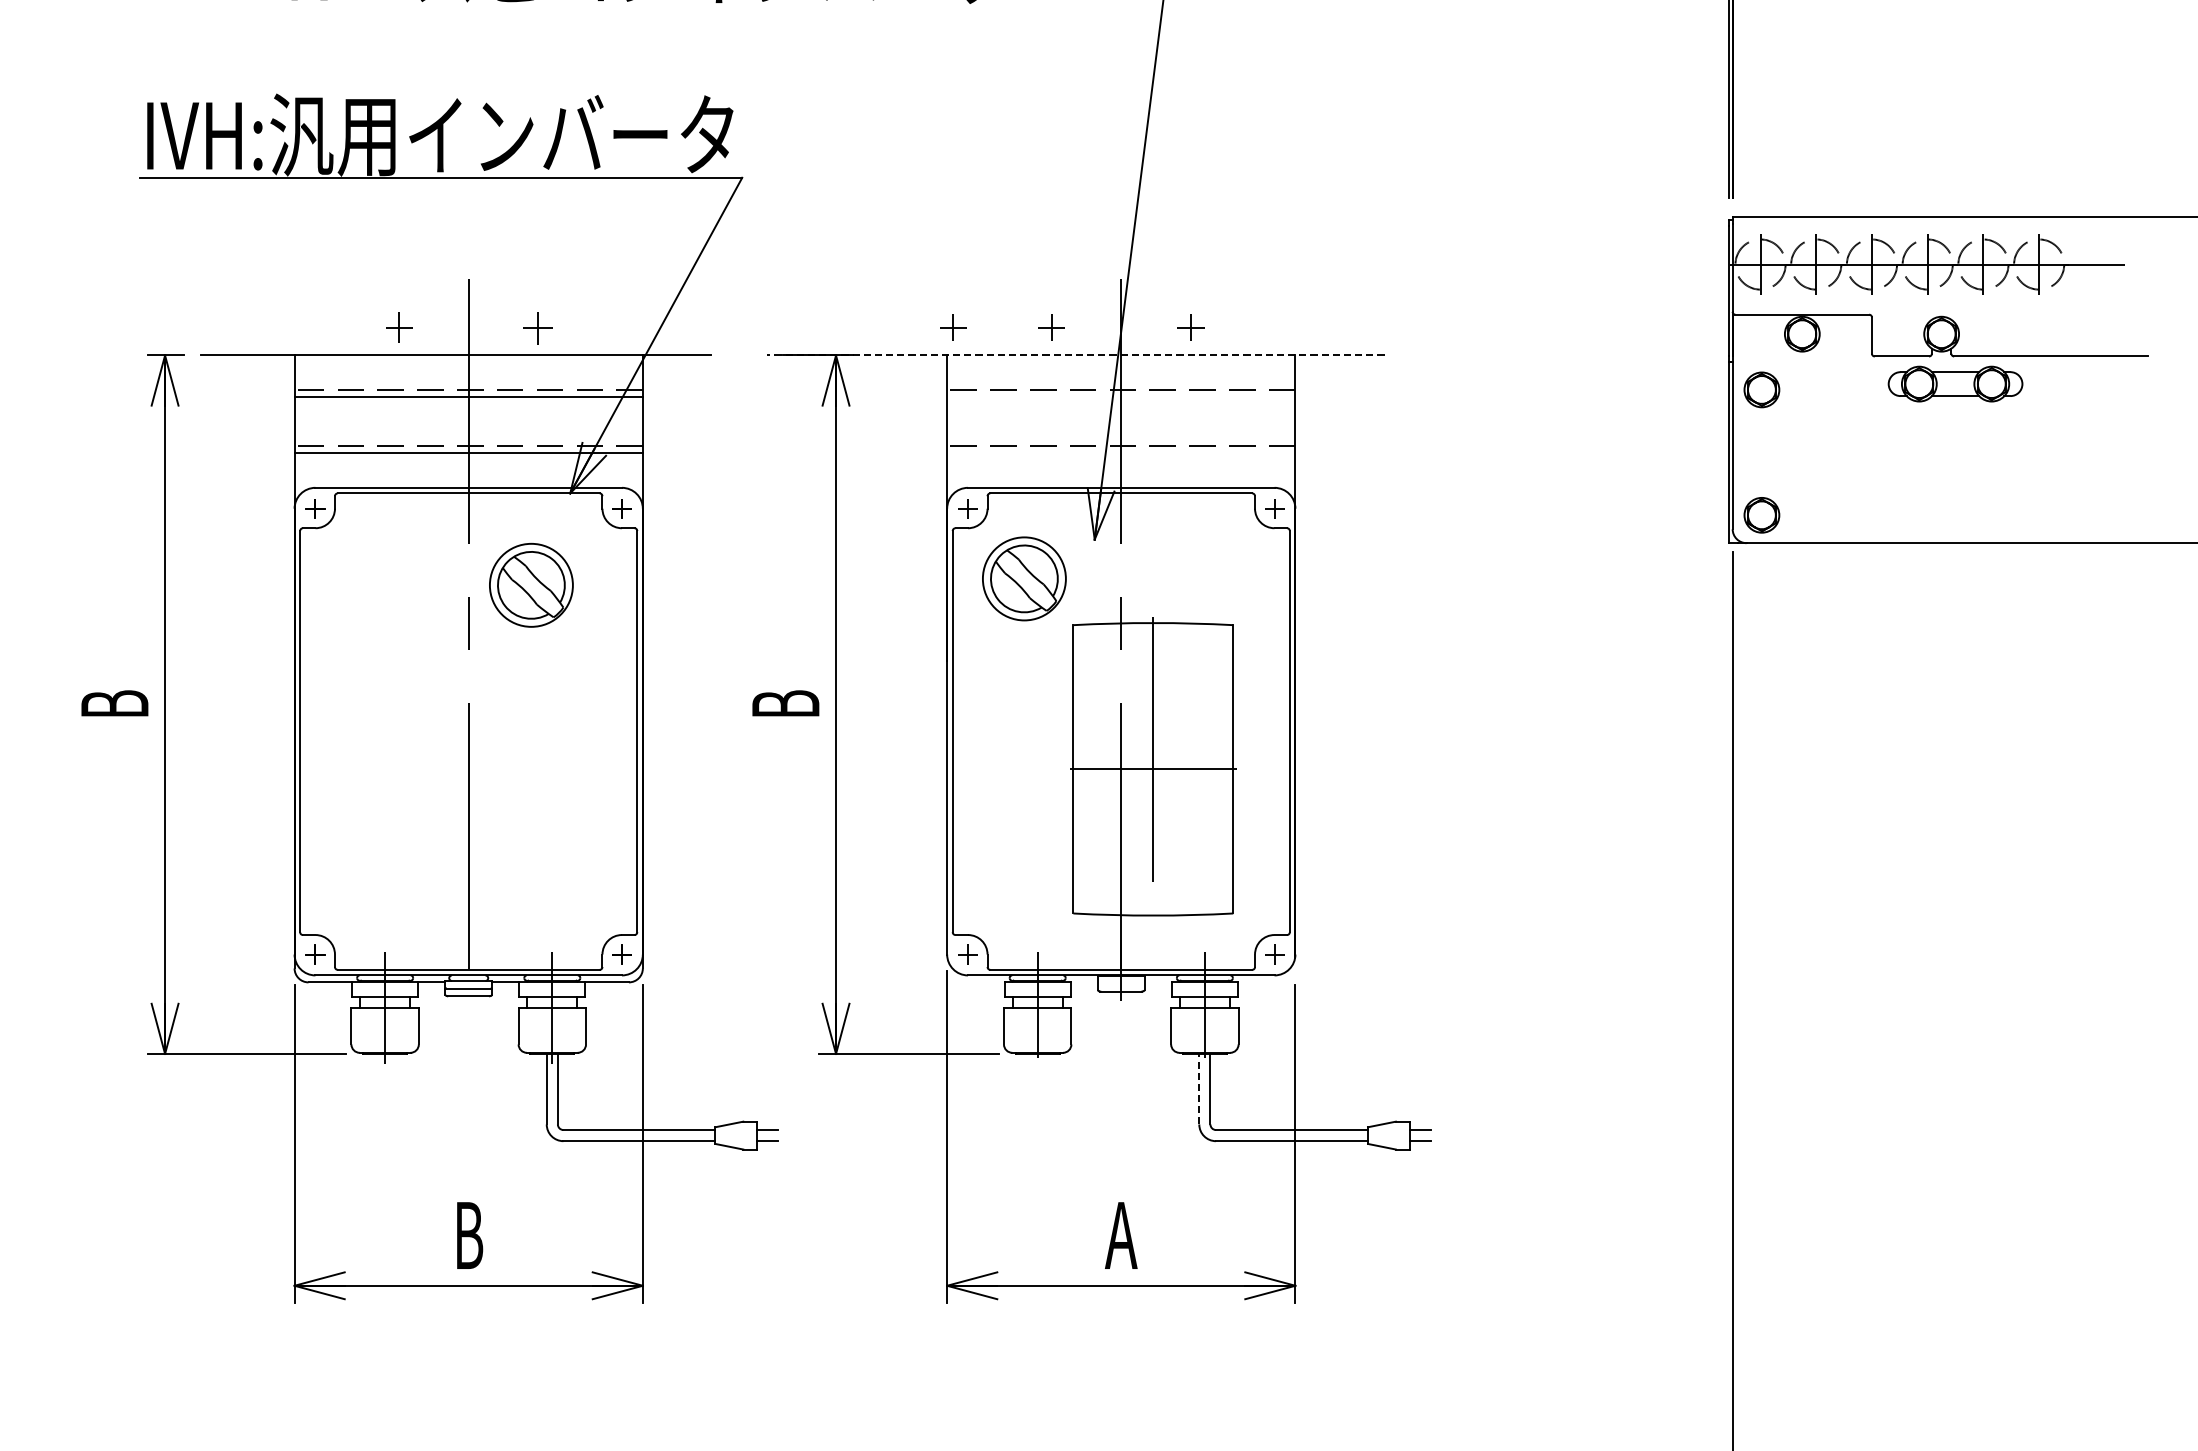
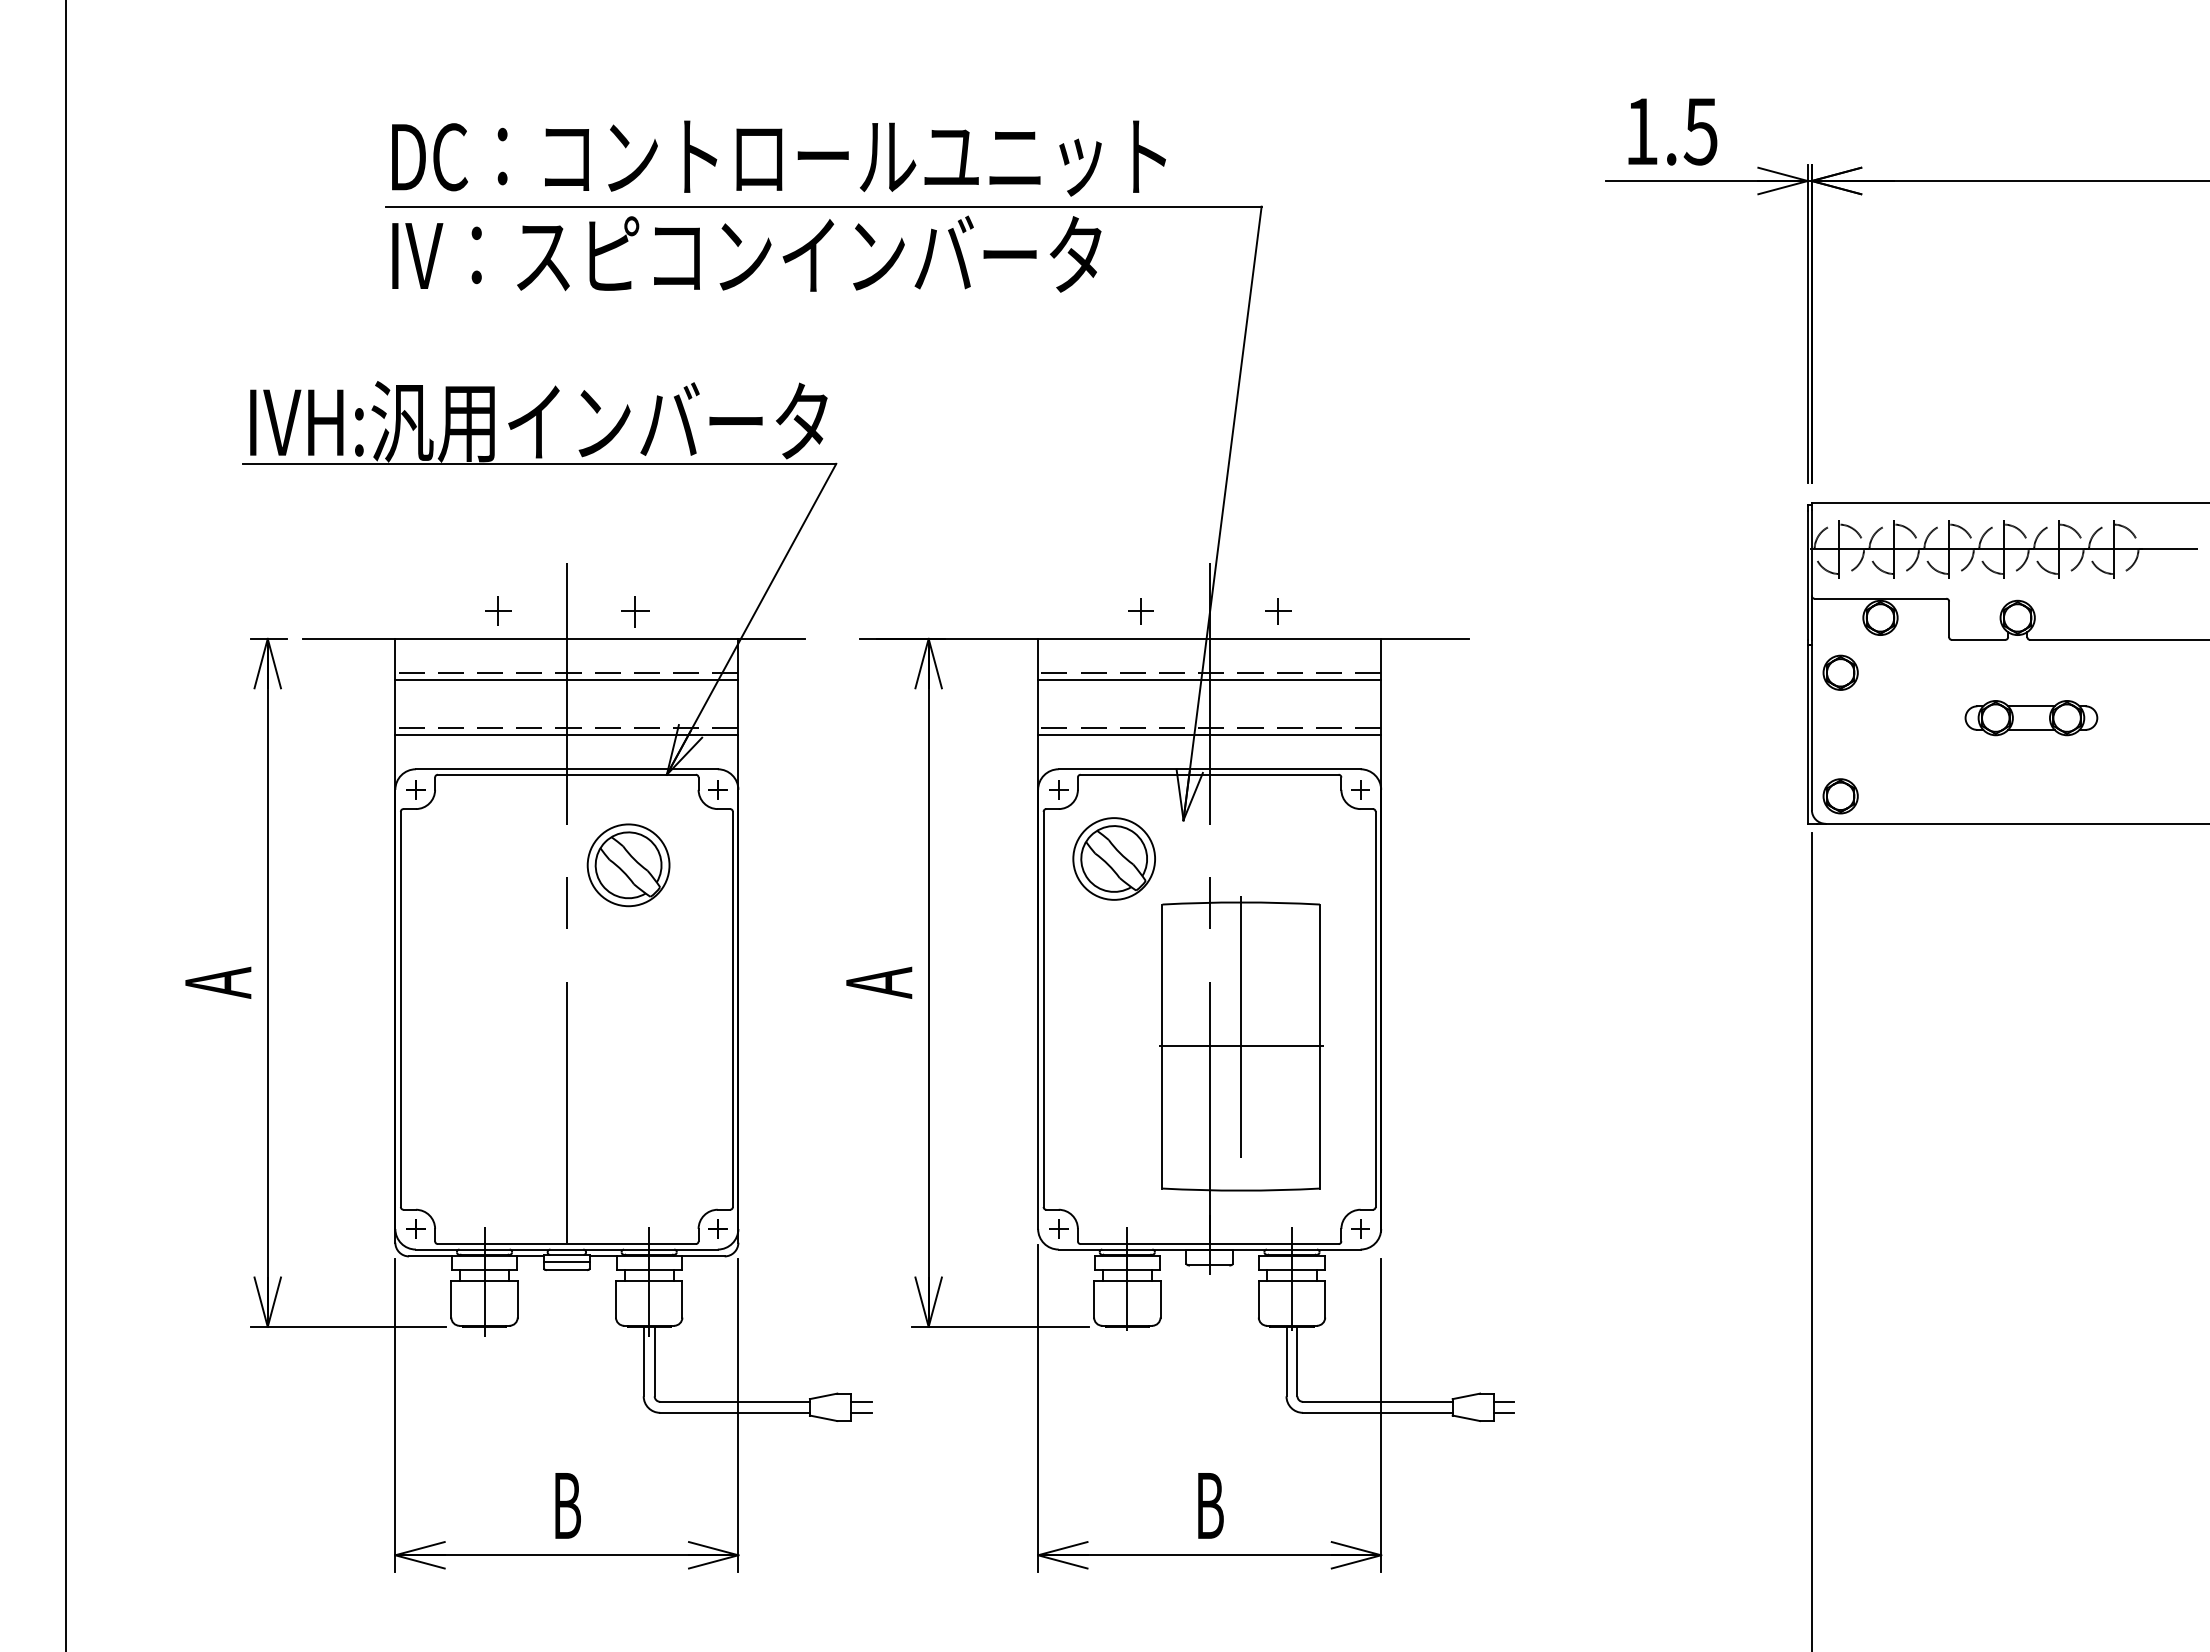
part: (952, 327) -> (1043, 611), removed
line: (1075, 355) -> (1164, 638), dashed -> solid
part: (1955, 384) -> (2031, 718), moved
line: (1121, 397) -> (1209, 680), added
line: (1121, 452) -> (1209, 734), added
text: (115, 704) -> (218, 982), B -> A
text: (786, 704) -> (879, 982), B -> A
line: (1199, 1089) -> (1286, 1361), dashed -> solid
text: (1121, 1235) -> (1209, 1505), A -> B

